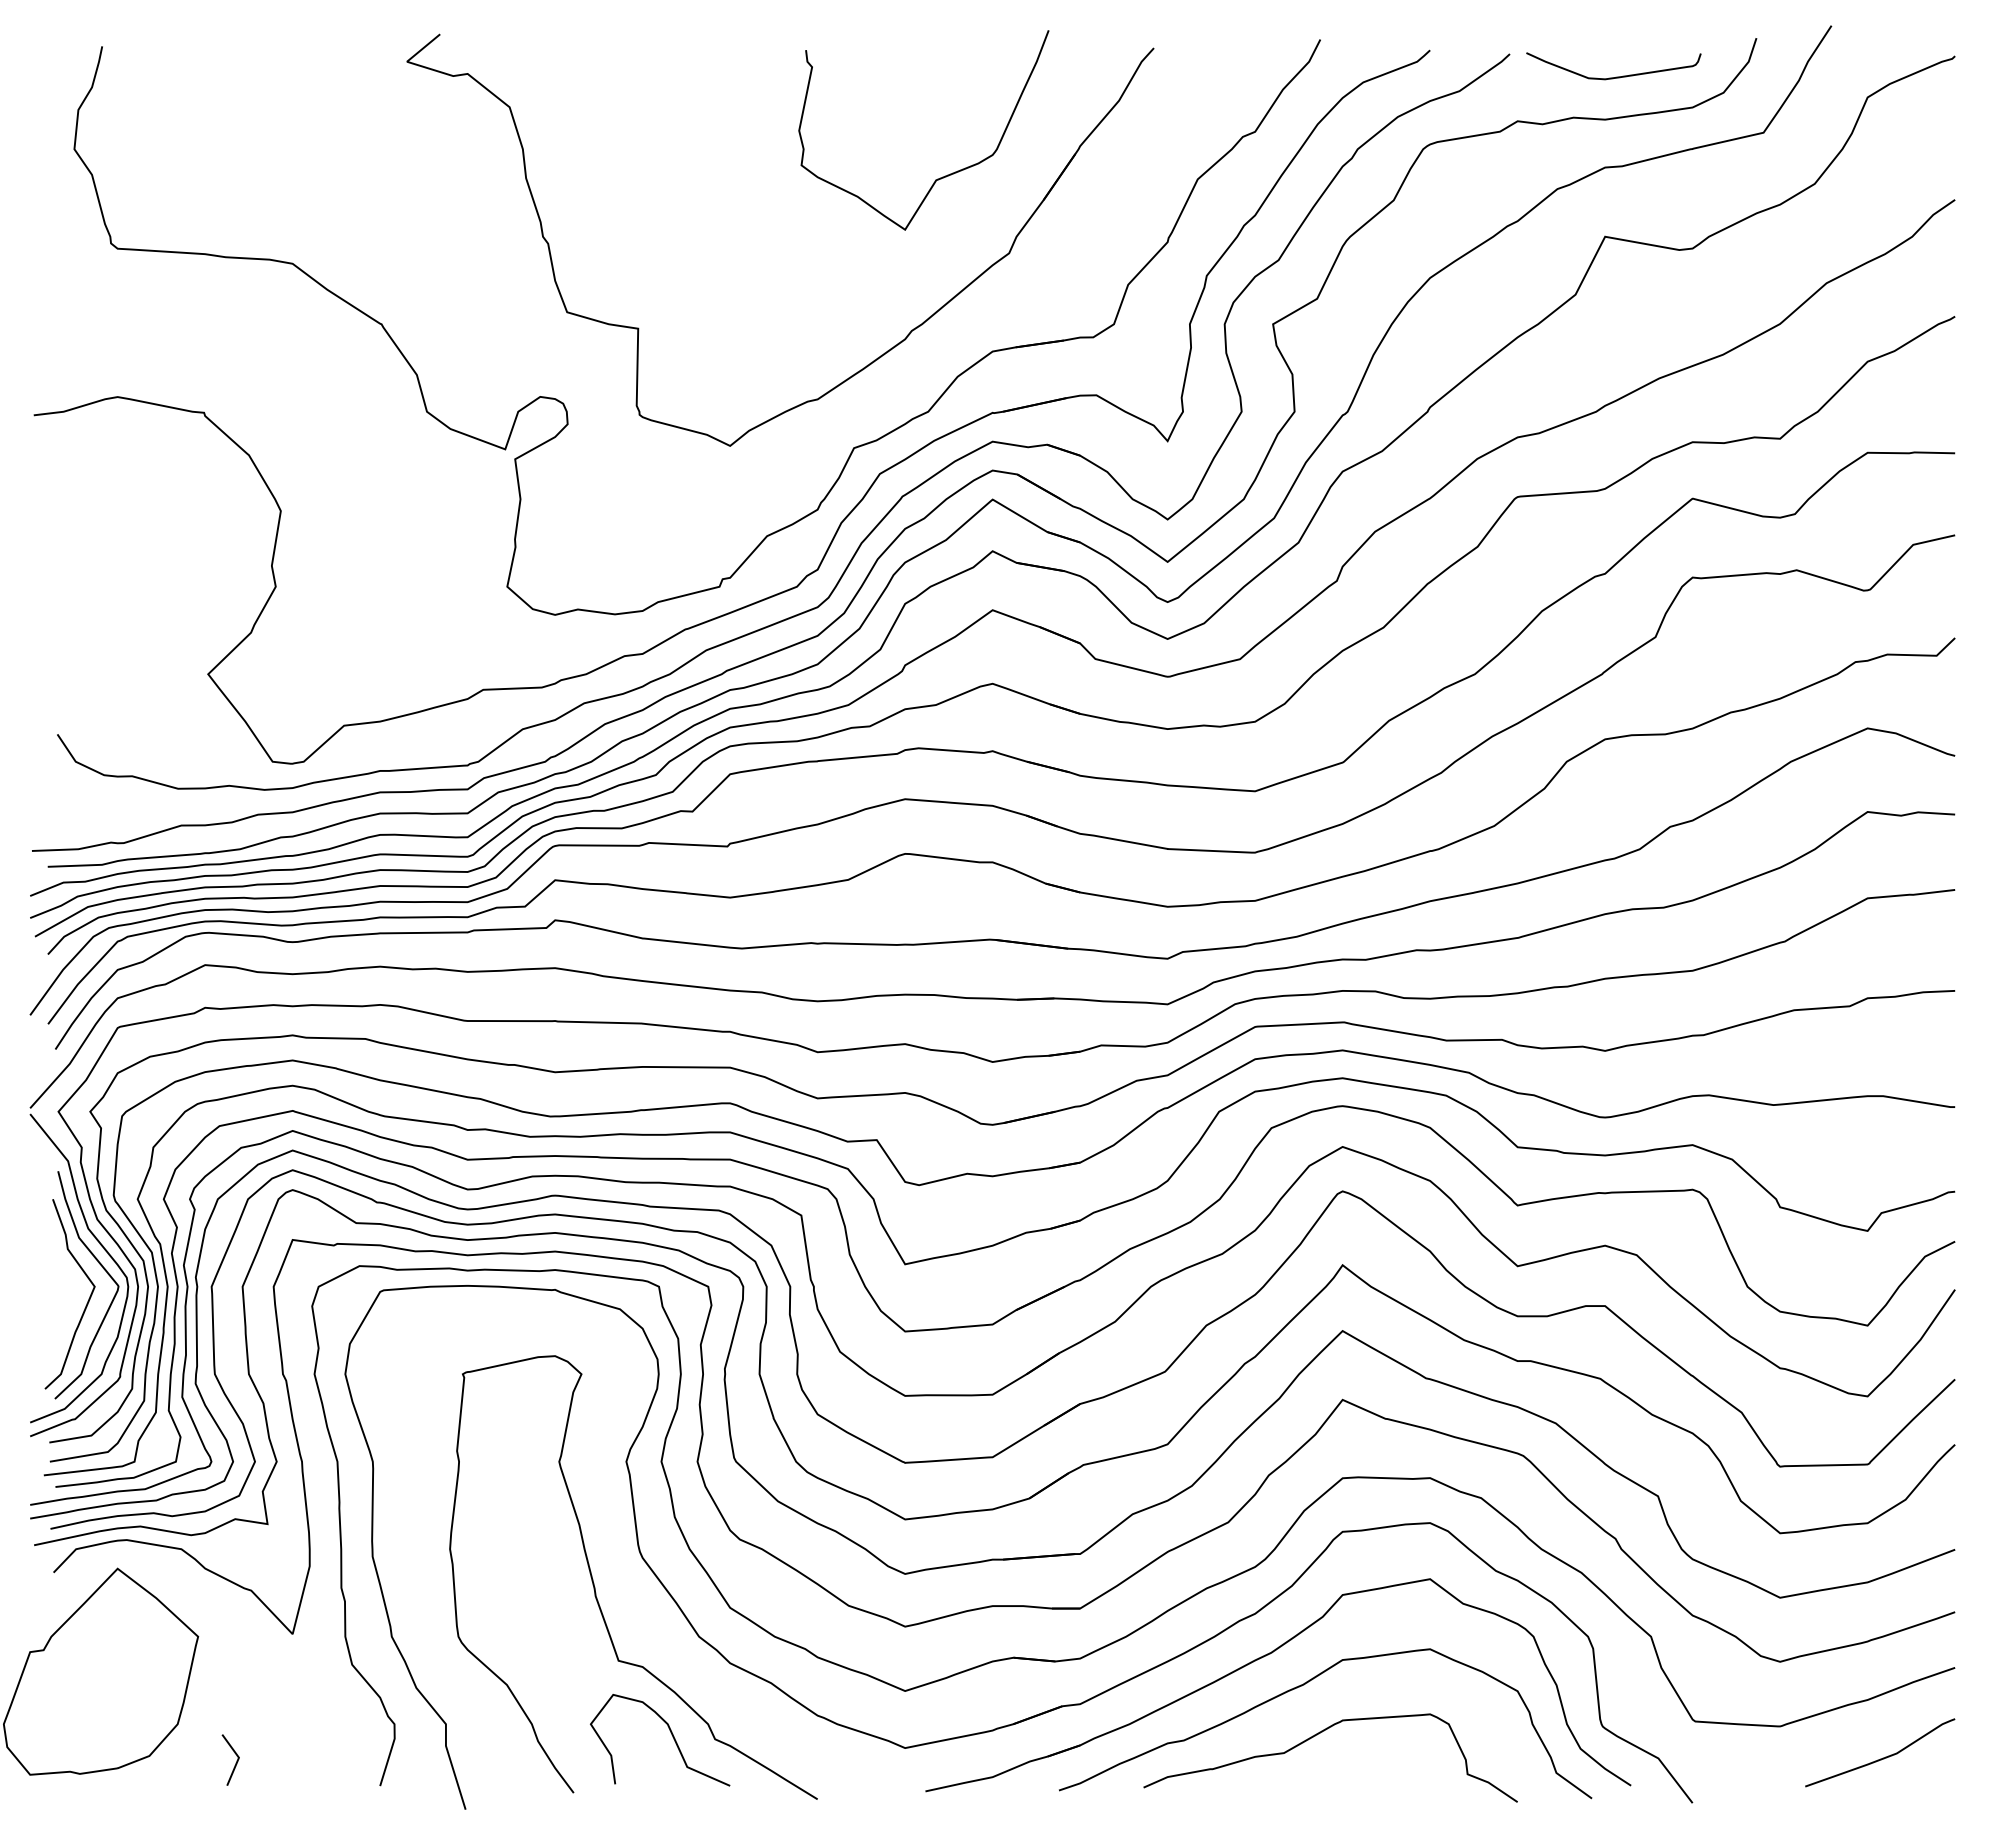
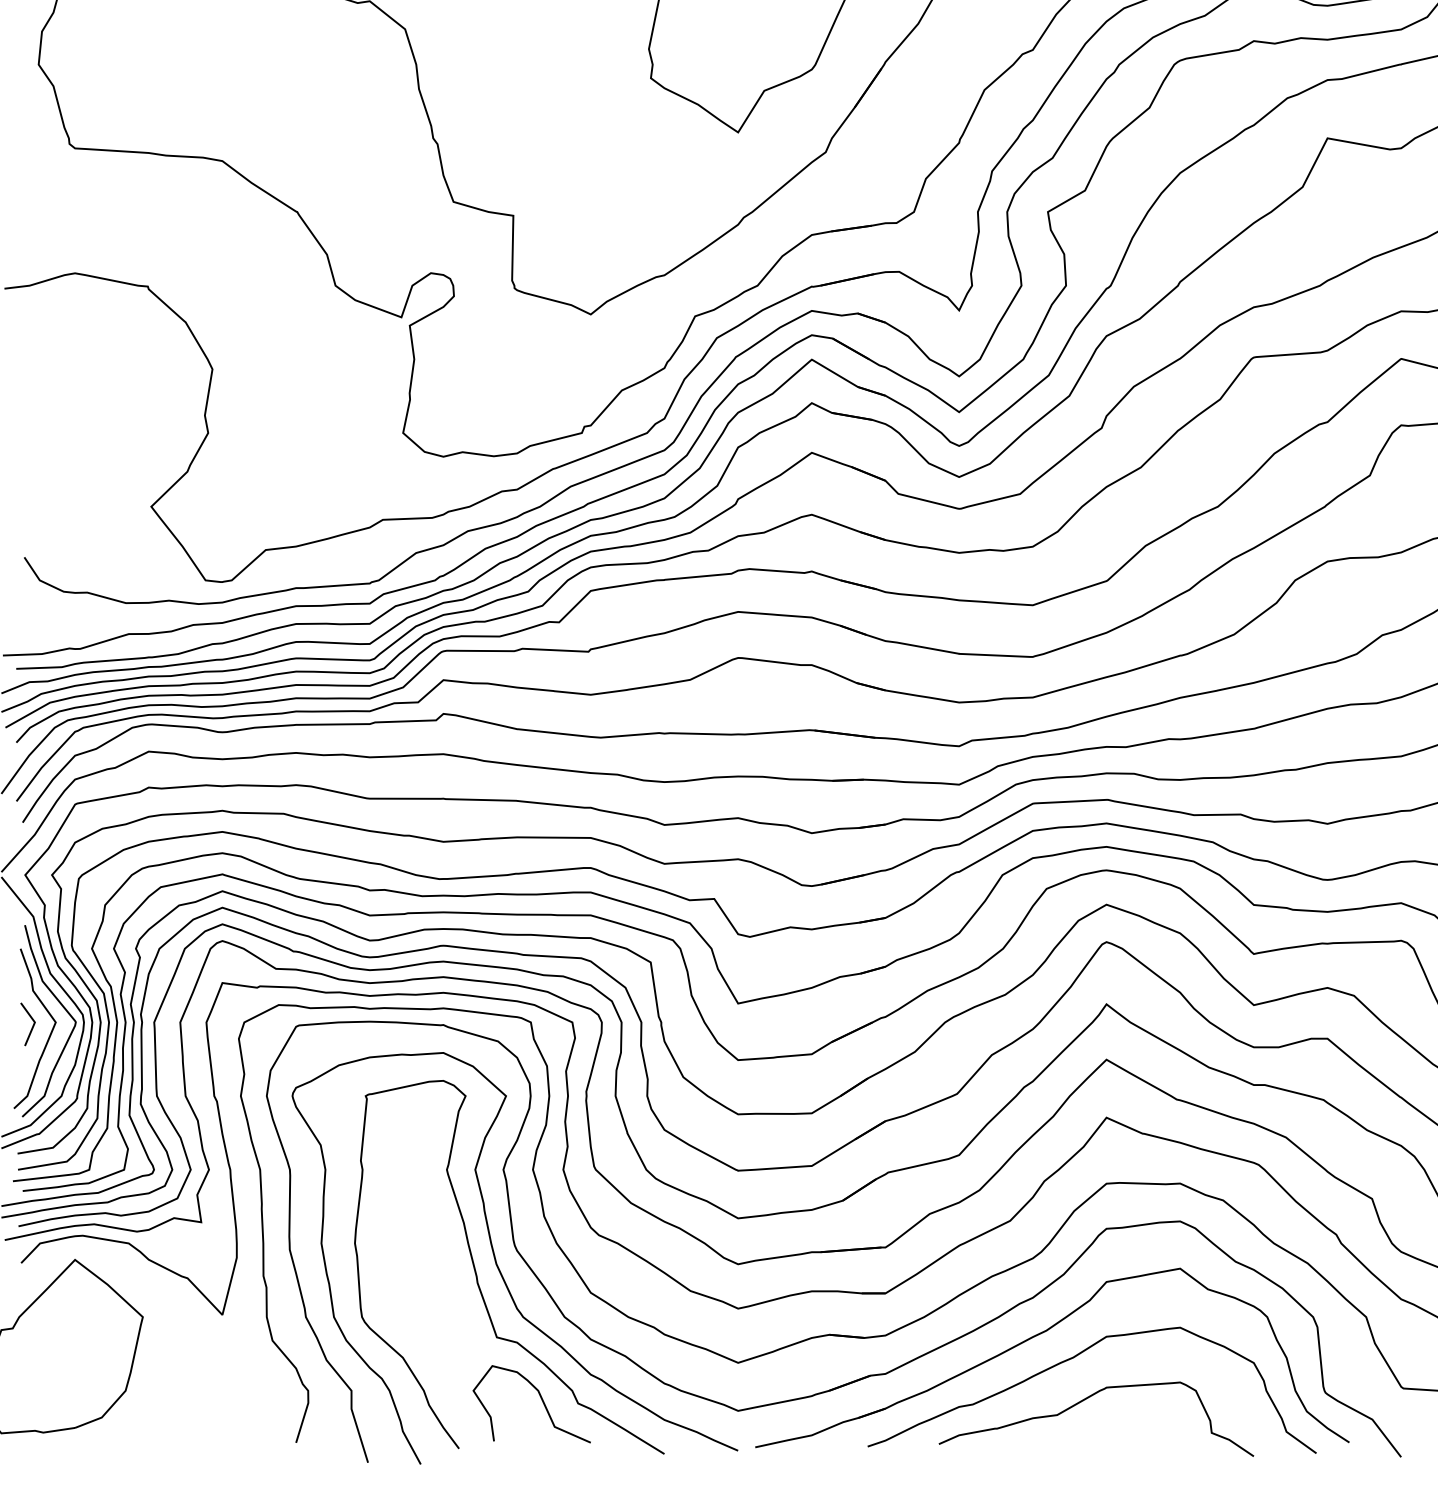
curve: (618, 1570) -> (496, 1261), added
line: (236, 1760) -> (32, 1024), moved

